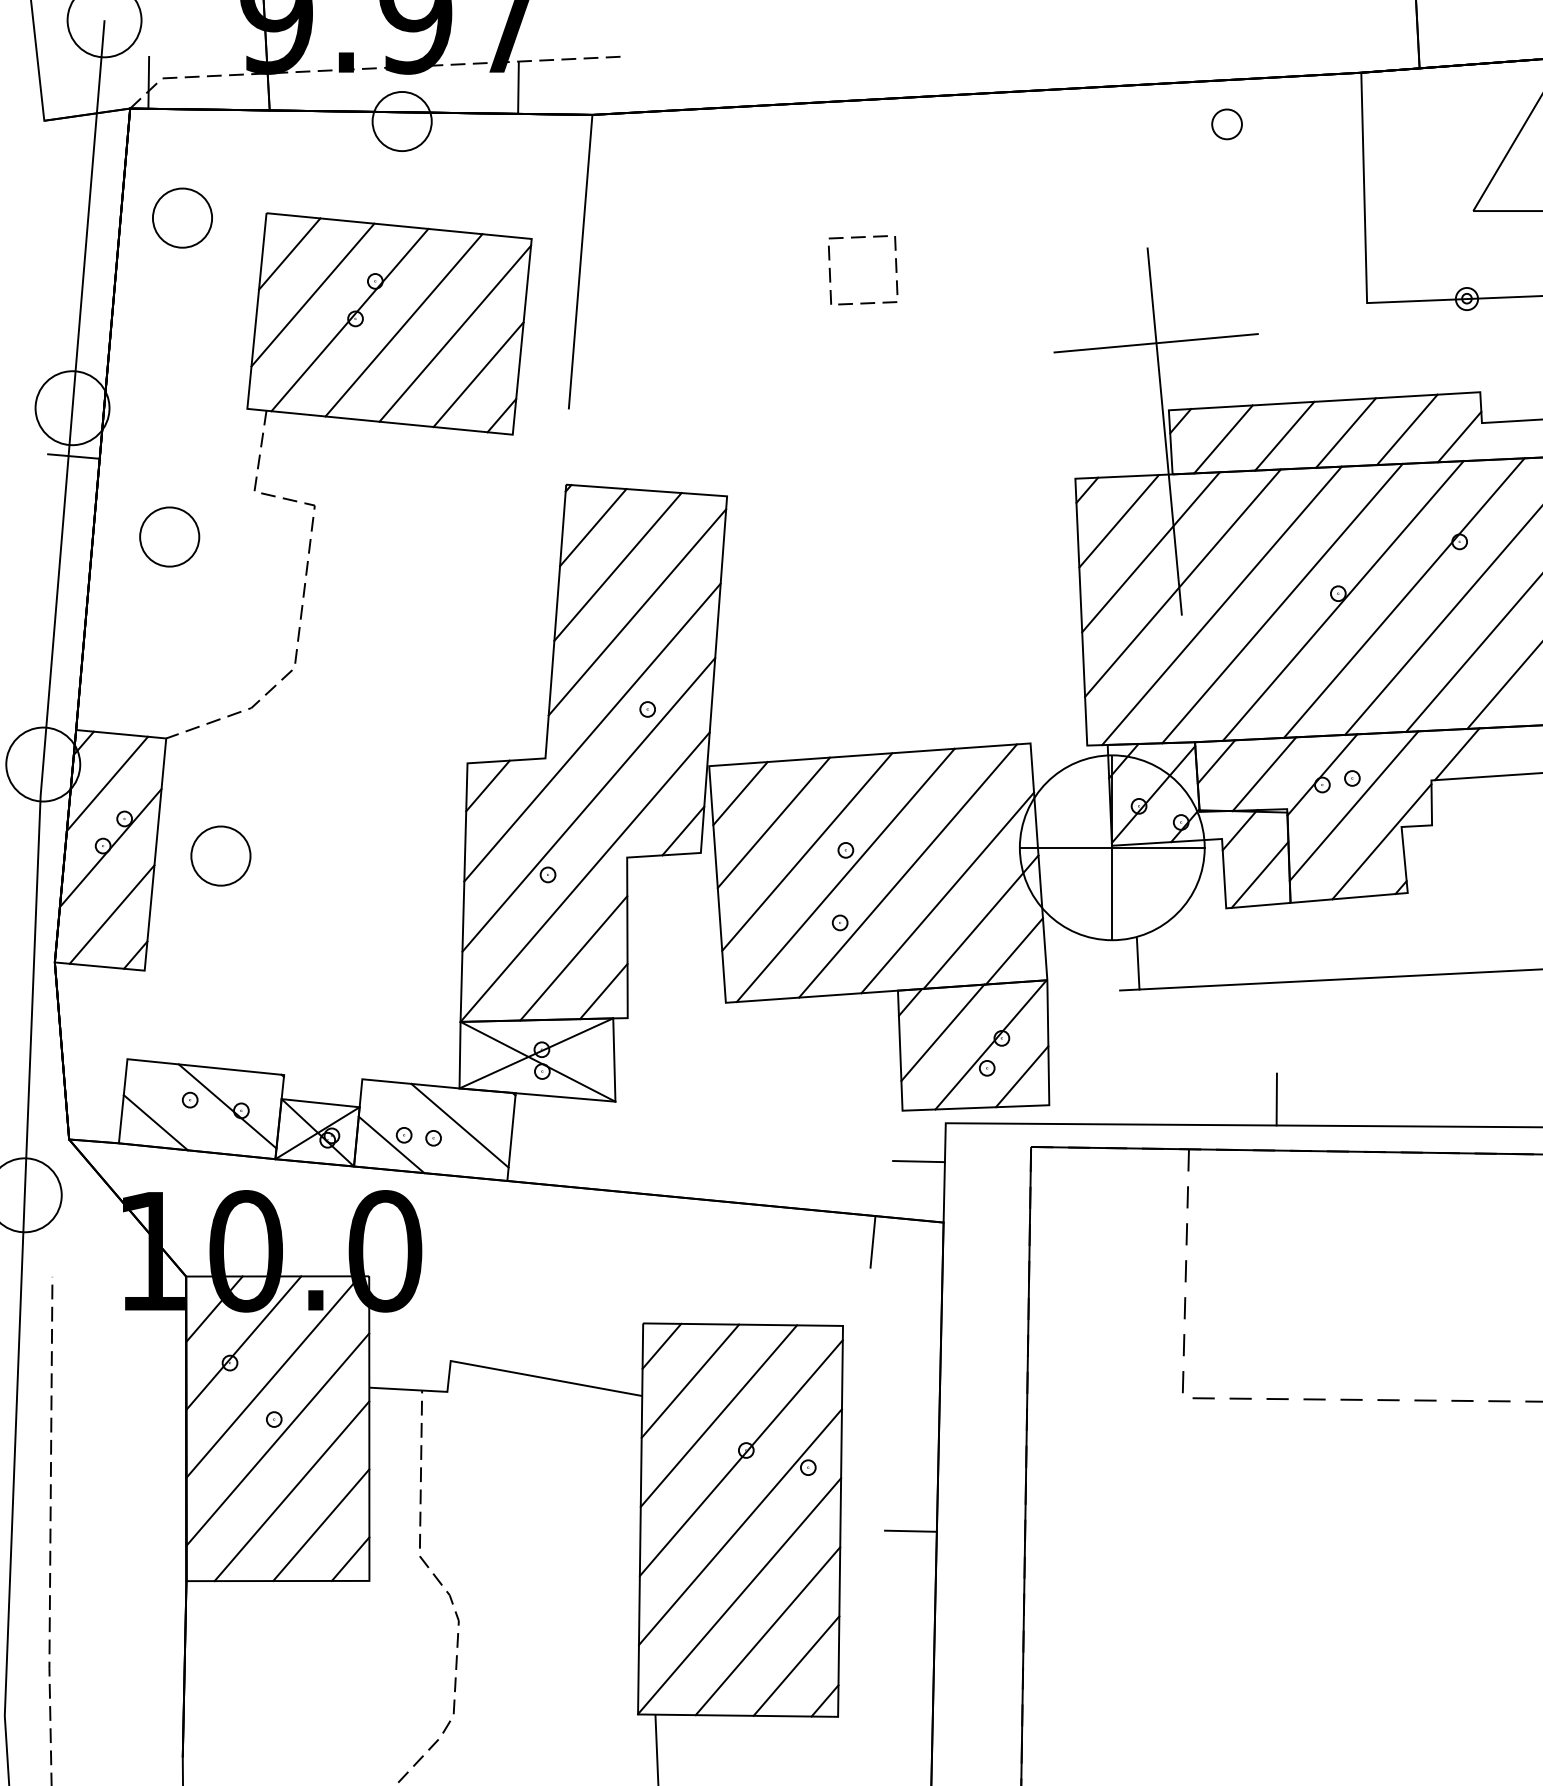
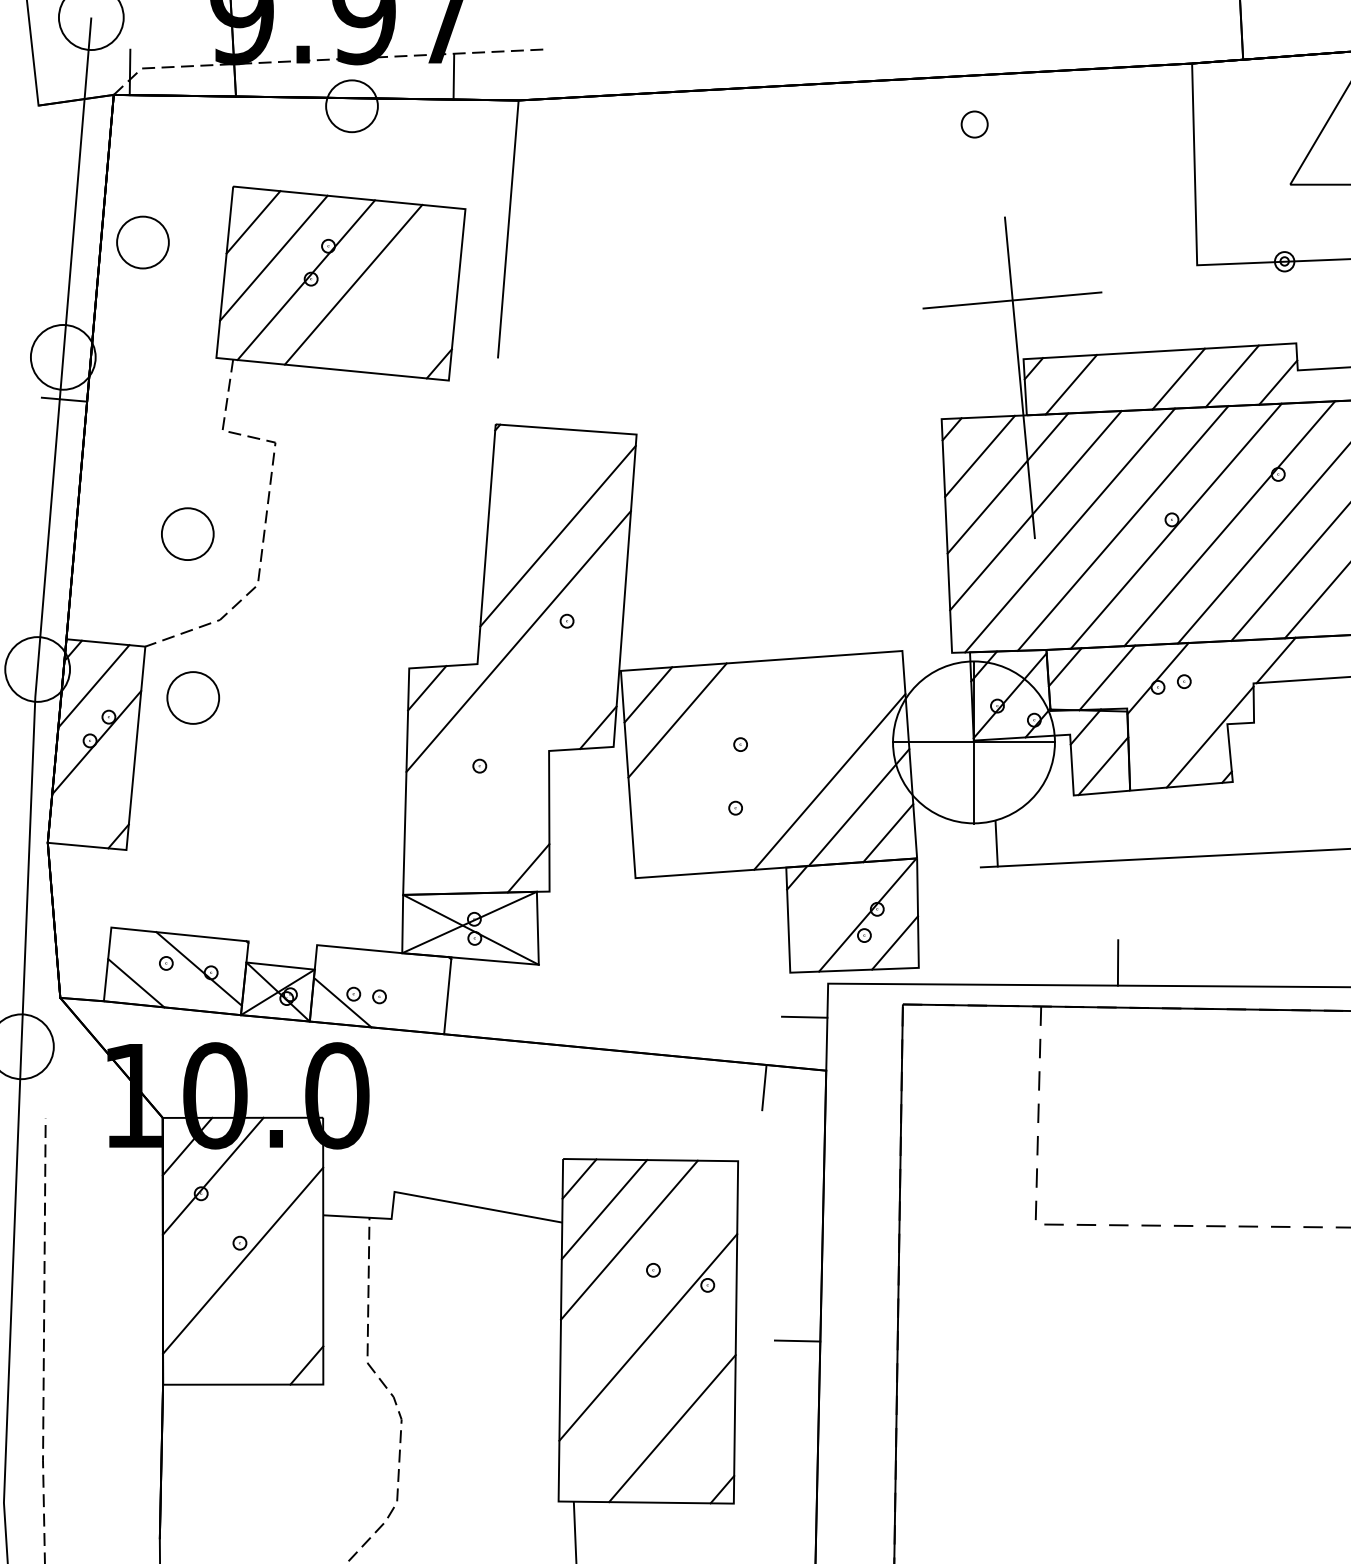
part: (1226, 124) -> (974, 124), moved
part: (182, 217) -> (142, 242), moved
part: (895, 270) -> (784, 236), removed
line: (455, 333) -> (398, 291), removed
line: (478, 374) -> (418, 327), removed
line: (1284, 435) -> (1124, 381), removed
line: (593, 527) -> (519, 461), removed
part: (169, 536) -> (187, 533), moved
line: (617, 566) -> (540, 496), removed
line: (588, 804) -> (515, 704), removed
line: (1353, 805) -> (1185, 705), removed
line: (807, 851) -> (707, 745), removed
part: (220, 855) -> (192, 697), moved
line: (908, 870) -> (795, 762), removed
line: (845, 875) -> (740, 766), removed
line: (584, 876) -> (511, 767), removed
line: (111, 914) -> (97, 800), removed
line: (573, 958) -> (502, 839), removed
line: (942, 1032) -> (825, 904), removed
line: (459, 1125) -> (402, 985), removed
line: (272, 1376) -> (238, 1205), removed
line: (740, 1458) -> (648, 1277), removed
line: (291, 1491) -> (255, 1306), removed
line: (321, 1525) -> (281, 1336), removed
line: (739, 1596) -> (647, 1398), removed
line: (796, 1665) -> (697, 1458), removed

